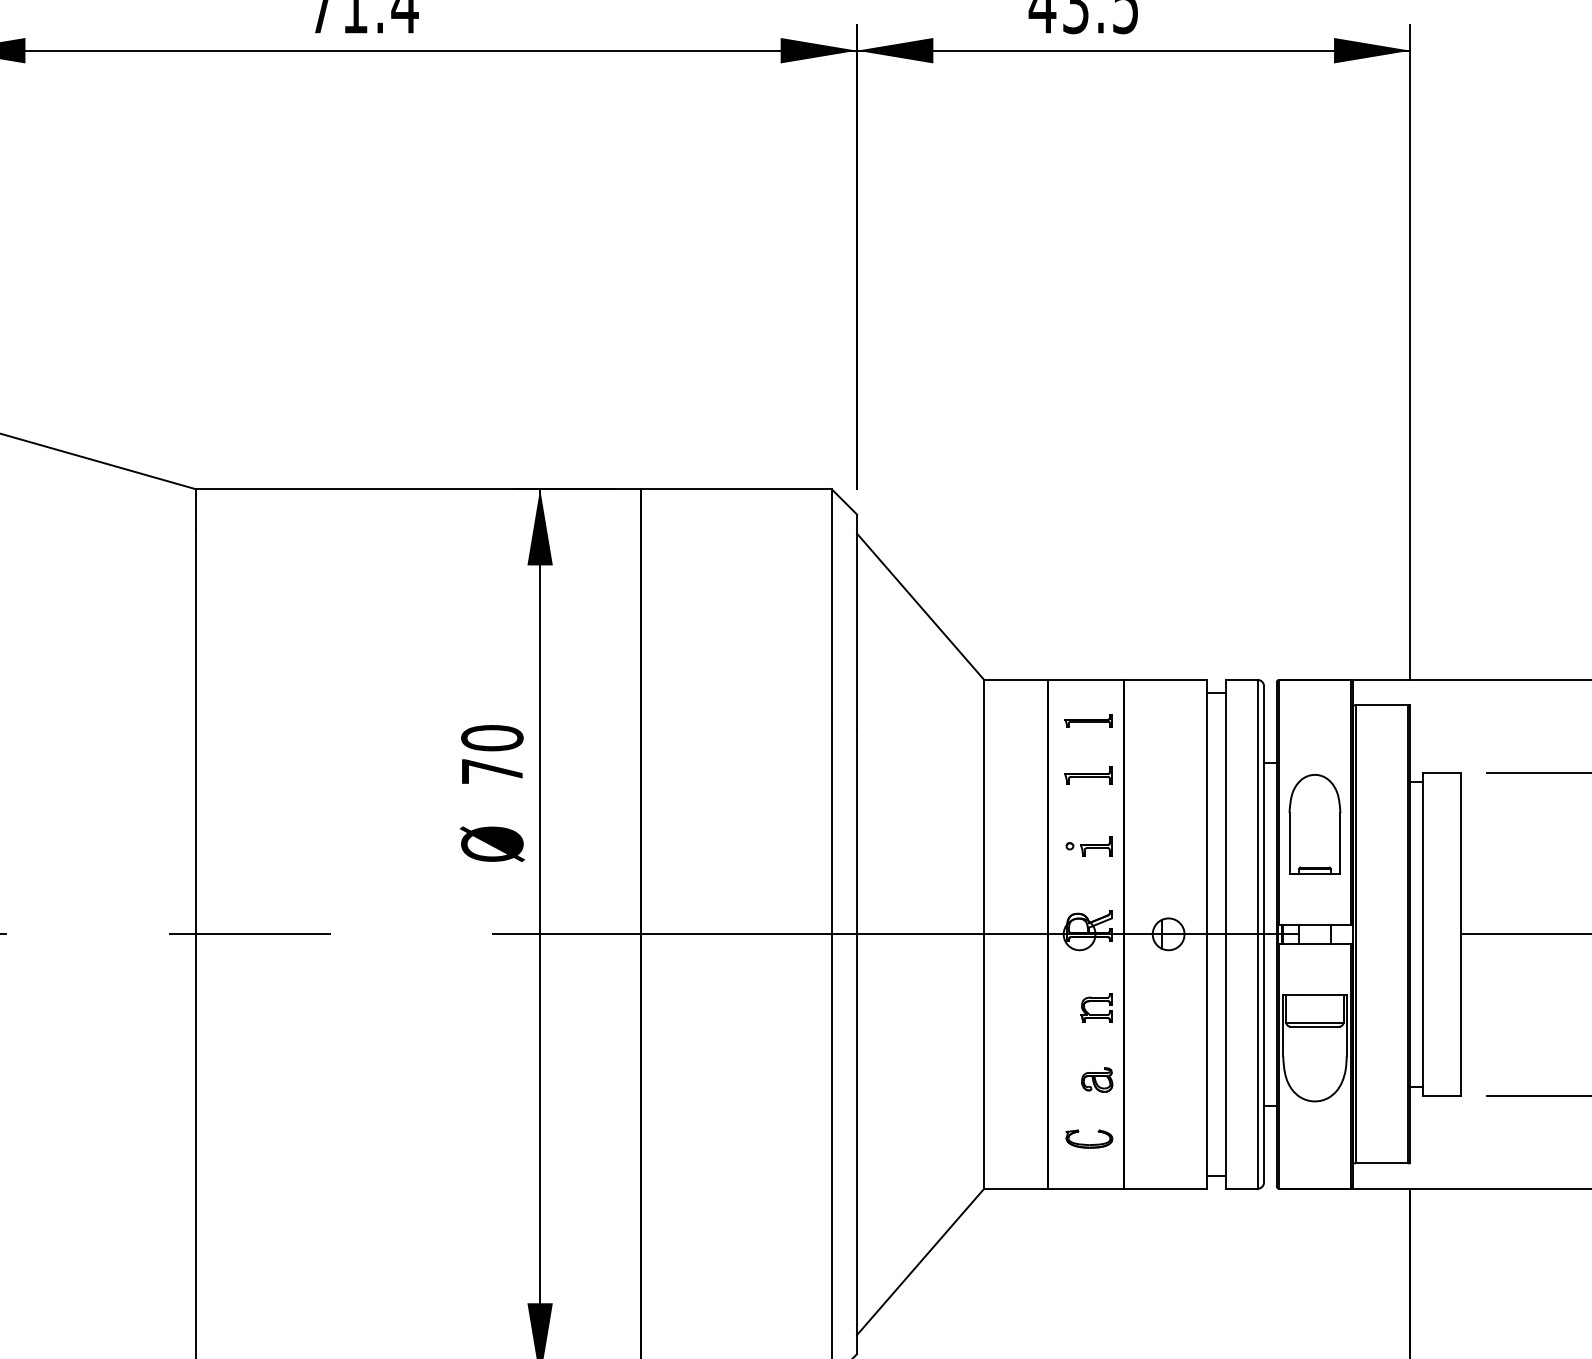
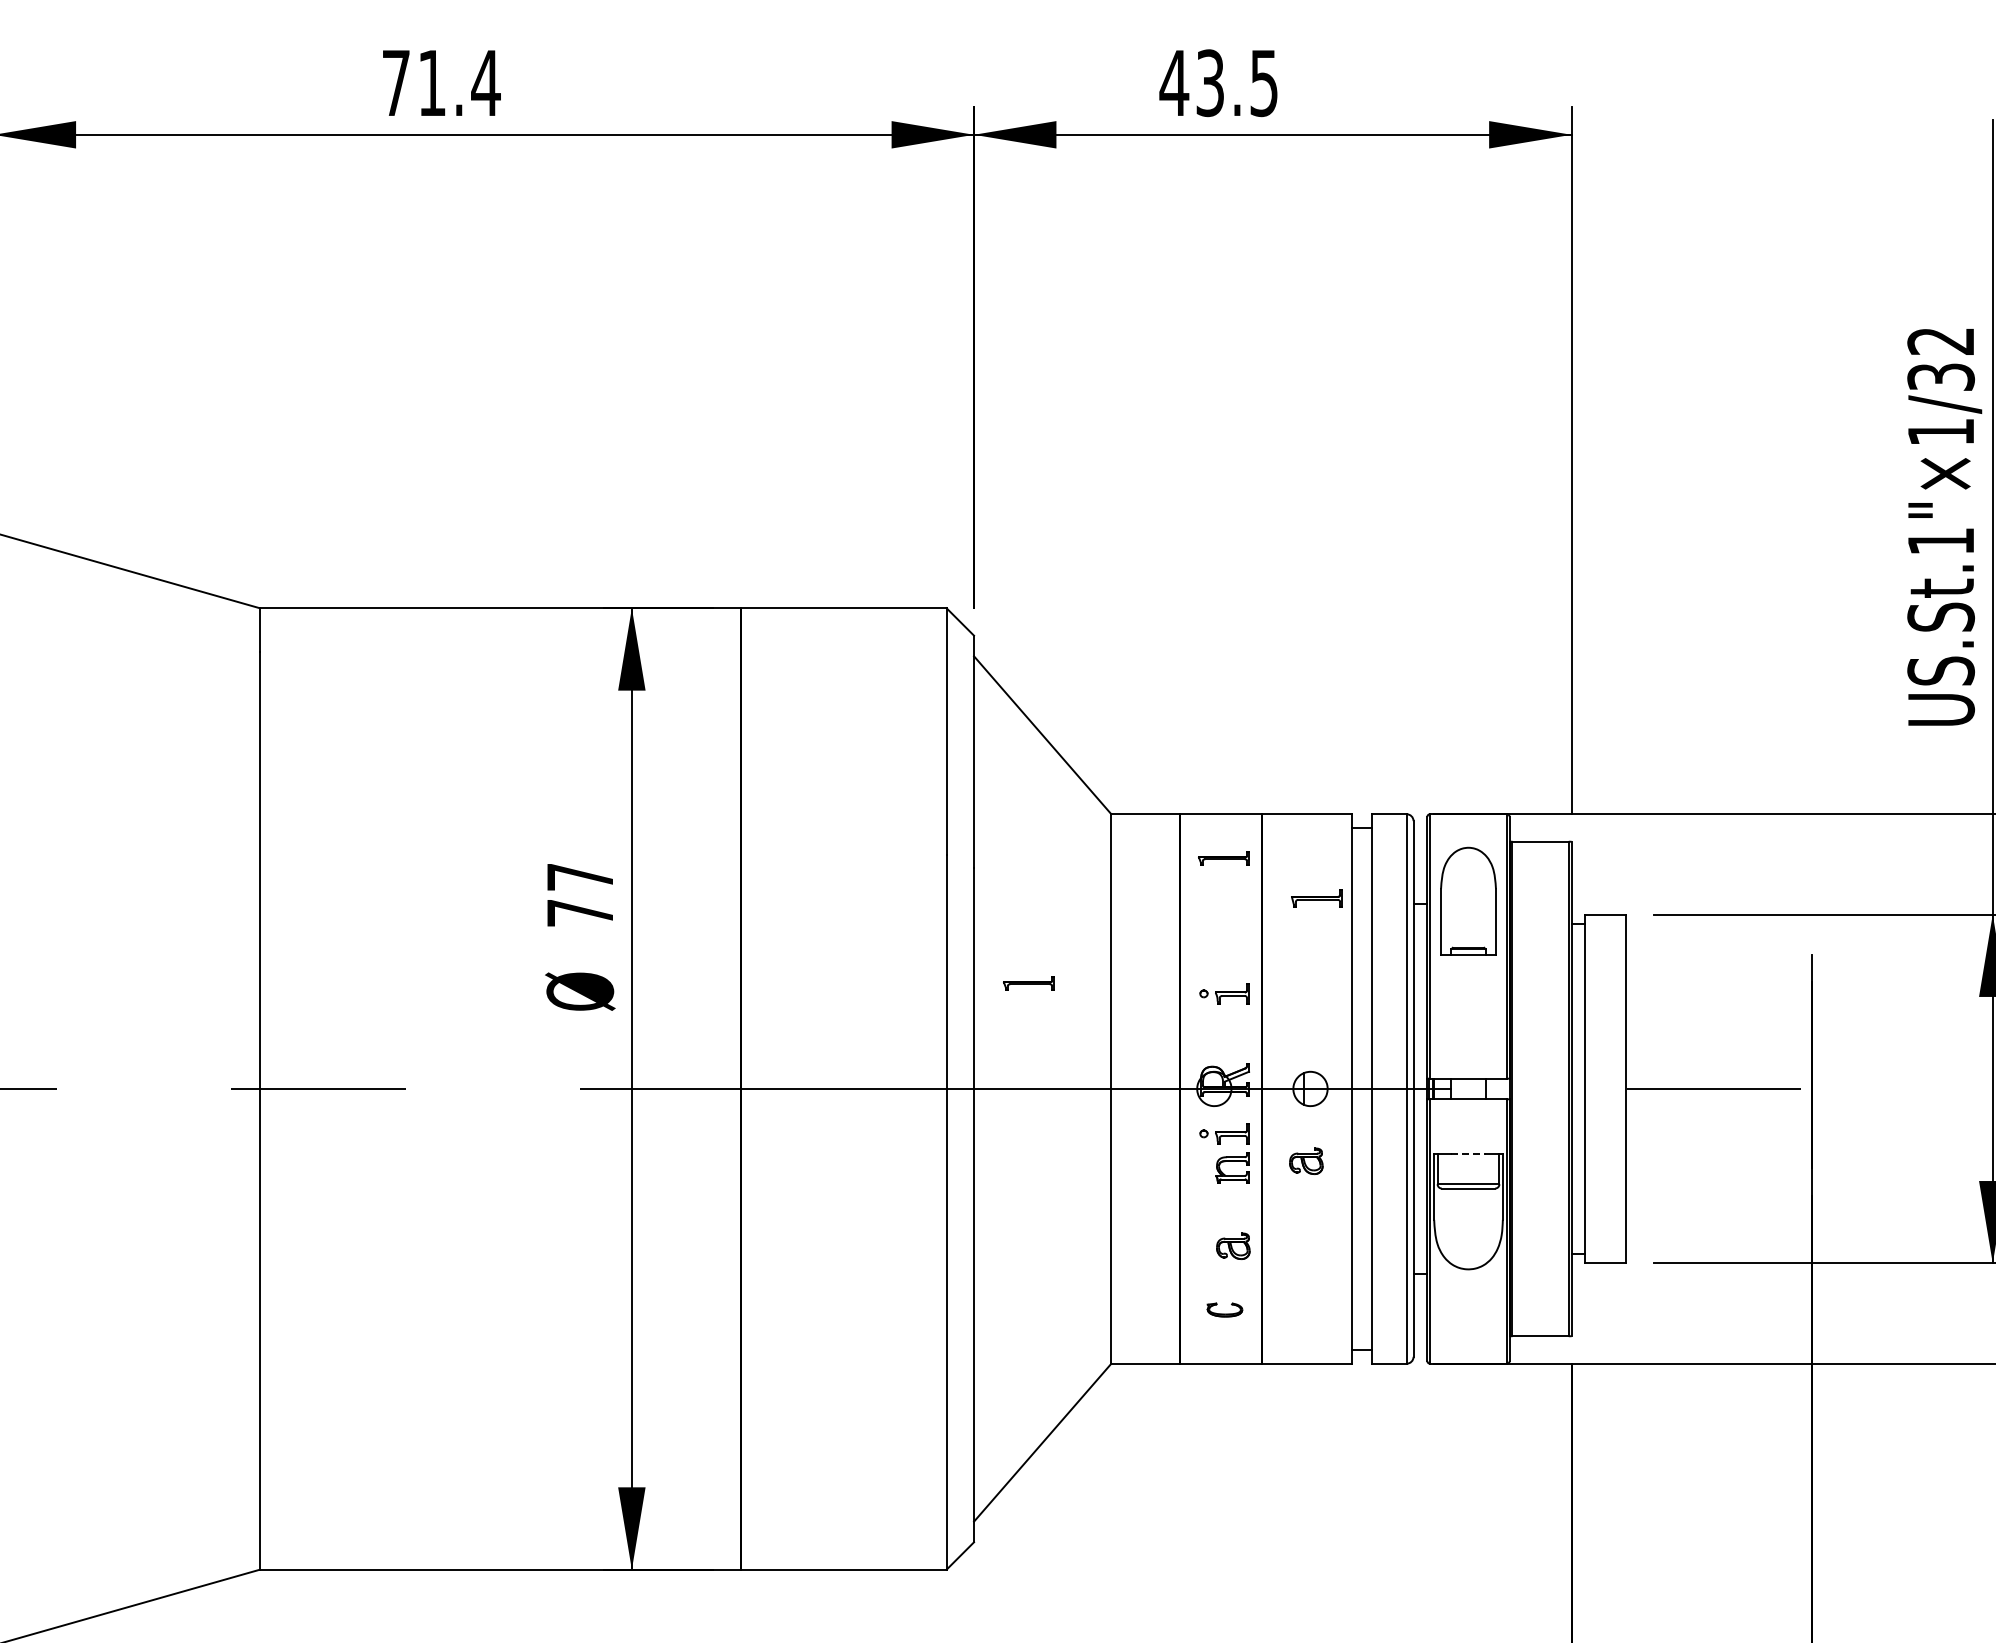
text: (492, 738) -> (580, 877), 70 -> 77
part: (1088, 775) -> (1316, 898), moved
part: (1314, 823) -> (1468, 900), moved
part: (907, 836) -> (1028, 983), added
part: (1088, 975) -> (1224, 1133), added
line: (1314, 995) -> (1468, 1154), solid -> dashed
part: (1164, 1000) -> (1306, 1160), added
part: (1088, 1138) -> (1224, 1309), size x0.7

